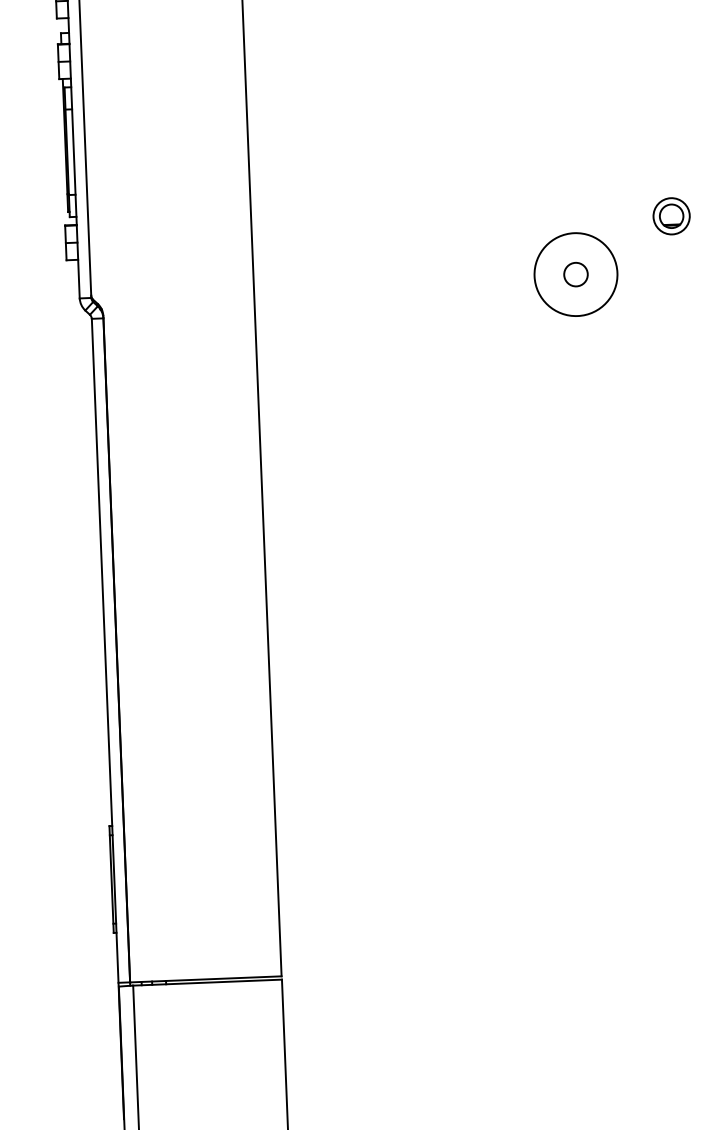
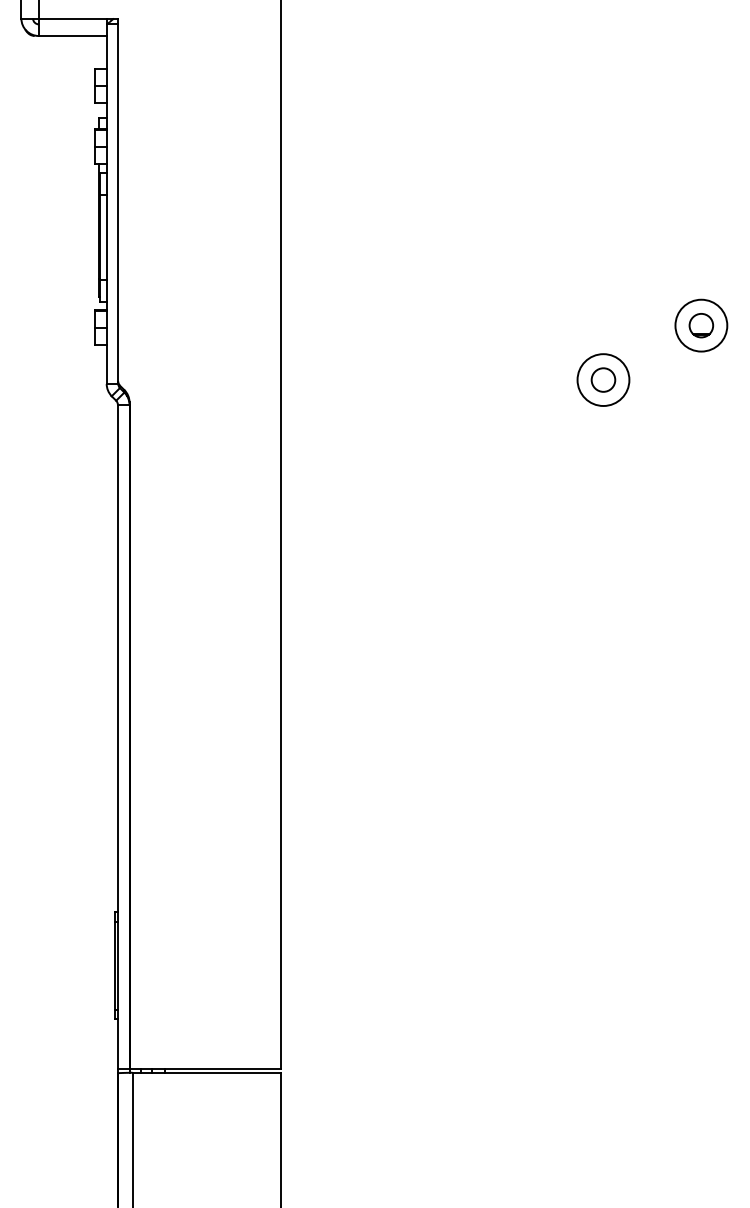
circle: (671, 216) -> (701, 325), size x1.43
circle: (576, 274) -> (603, 379), size x0.62

